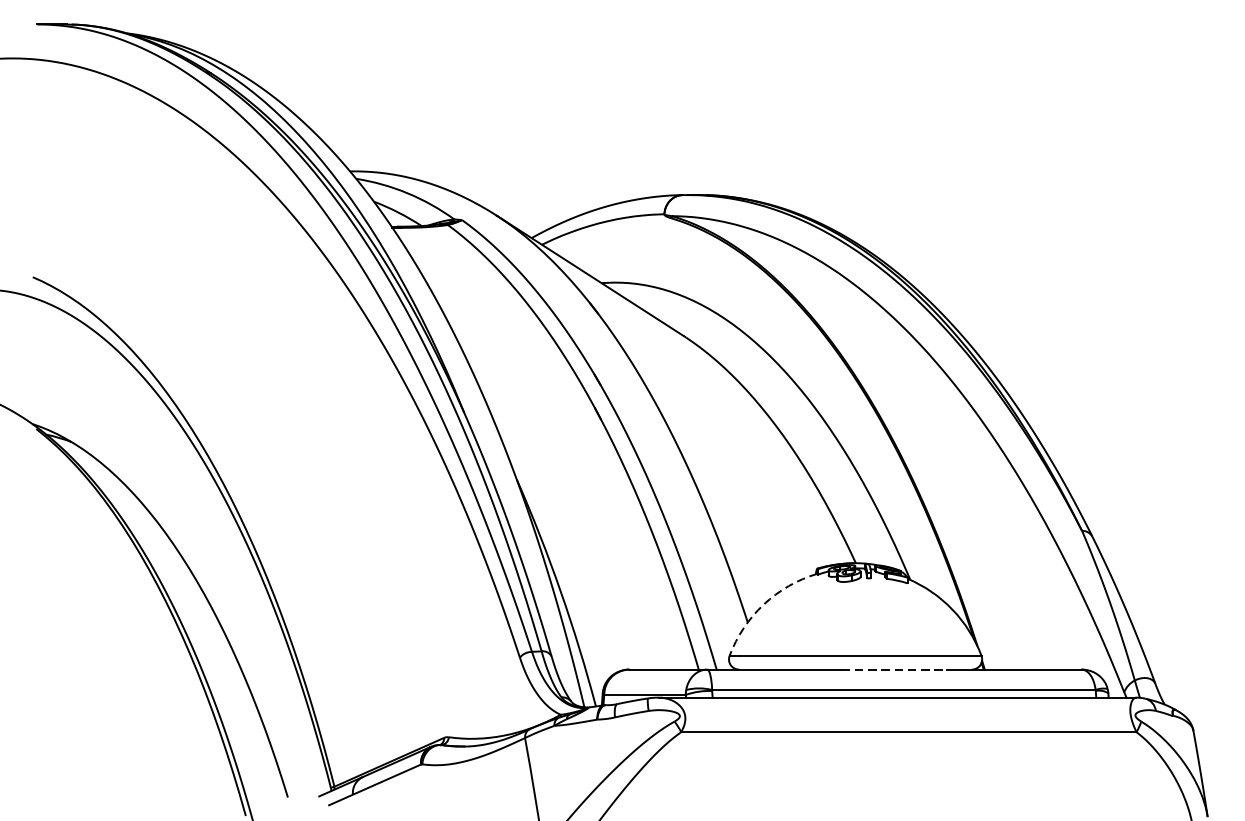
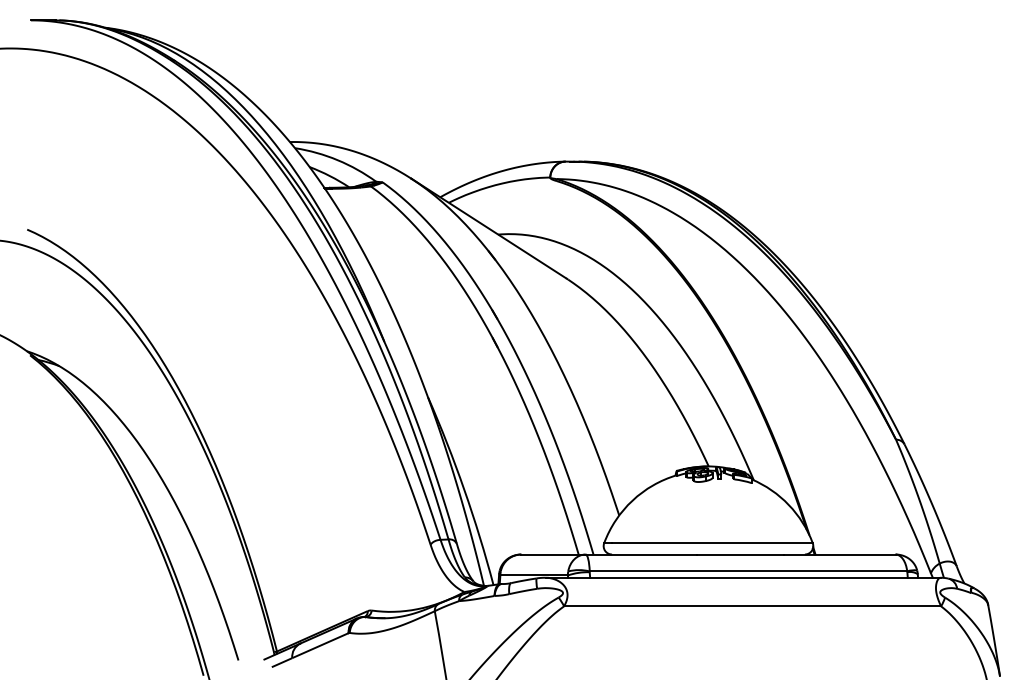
arc: (763, 604) -> (632, 500), dashed -> solid
line: (894, 669) -> (740, 554), dashed -> solid

